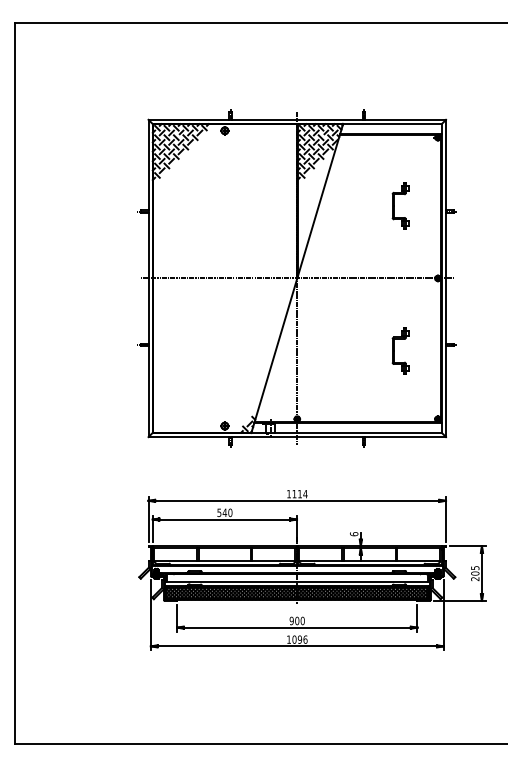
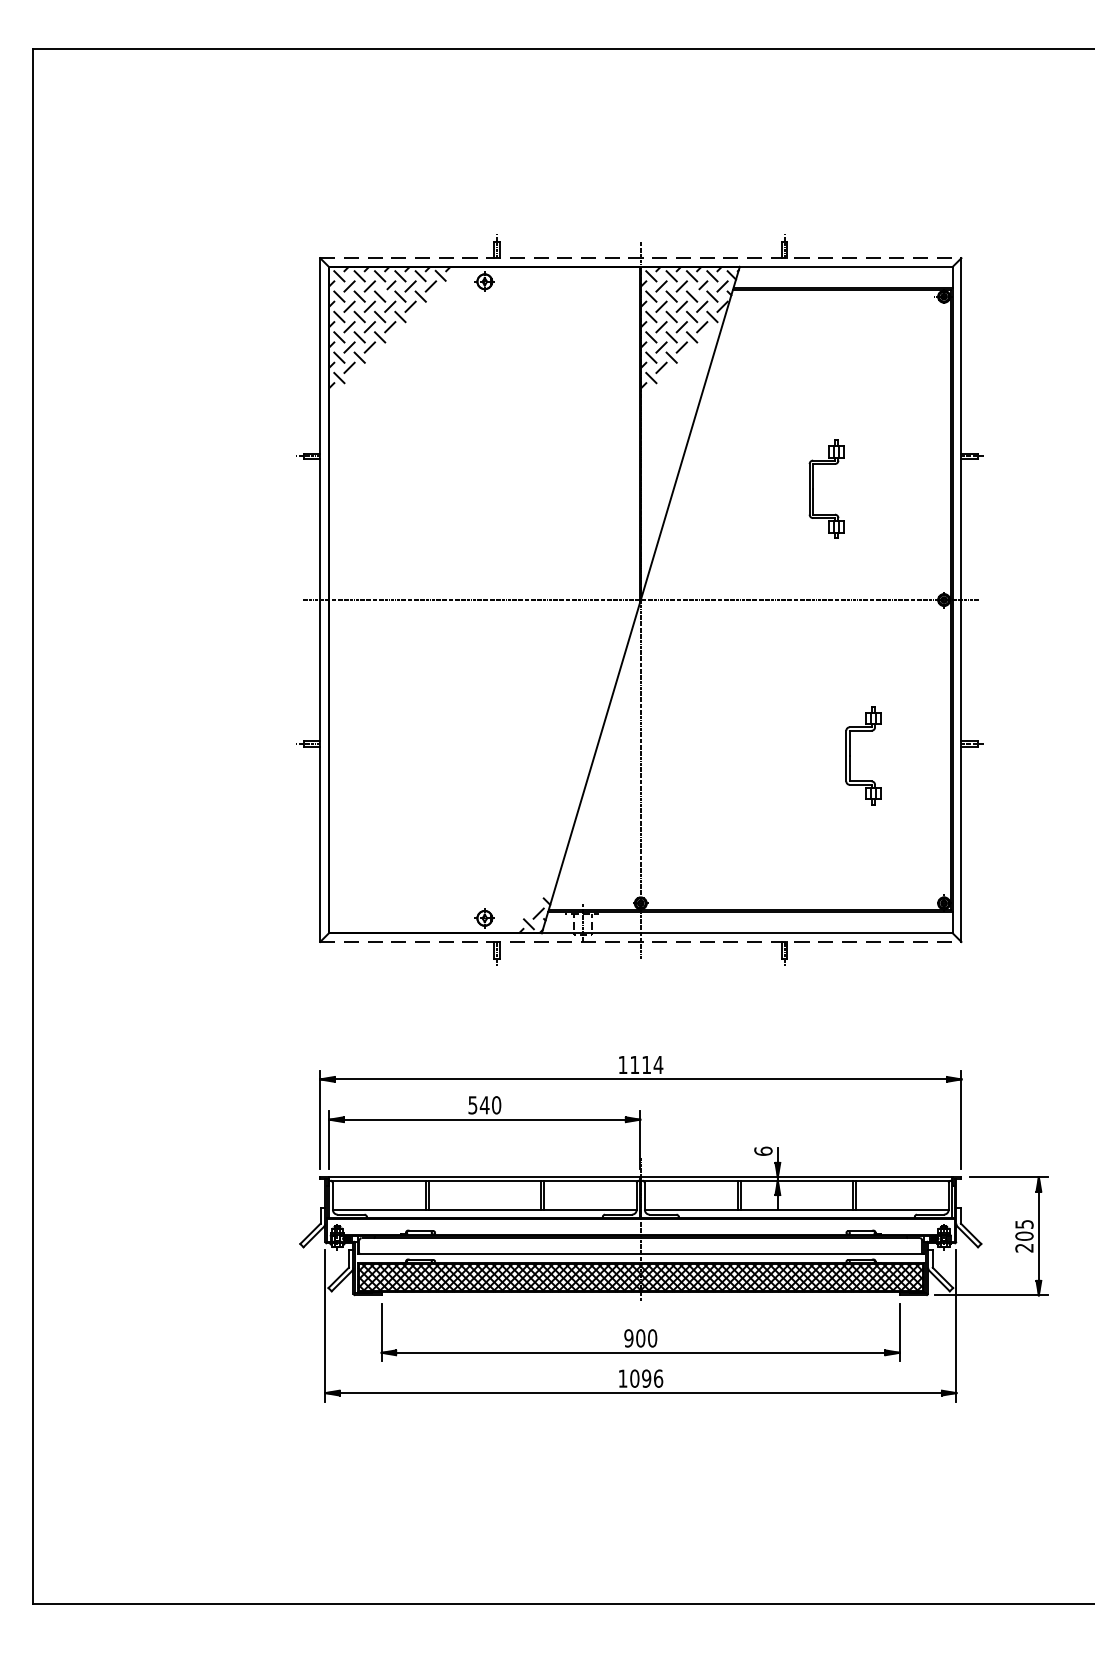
line: (297, 119) -> (641, 257), solid -> dashed
part: (400, 205) -> (826, 488), moved
line: (297, 437) -> (641, 942), solid -> dashed

